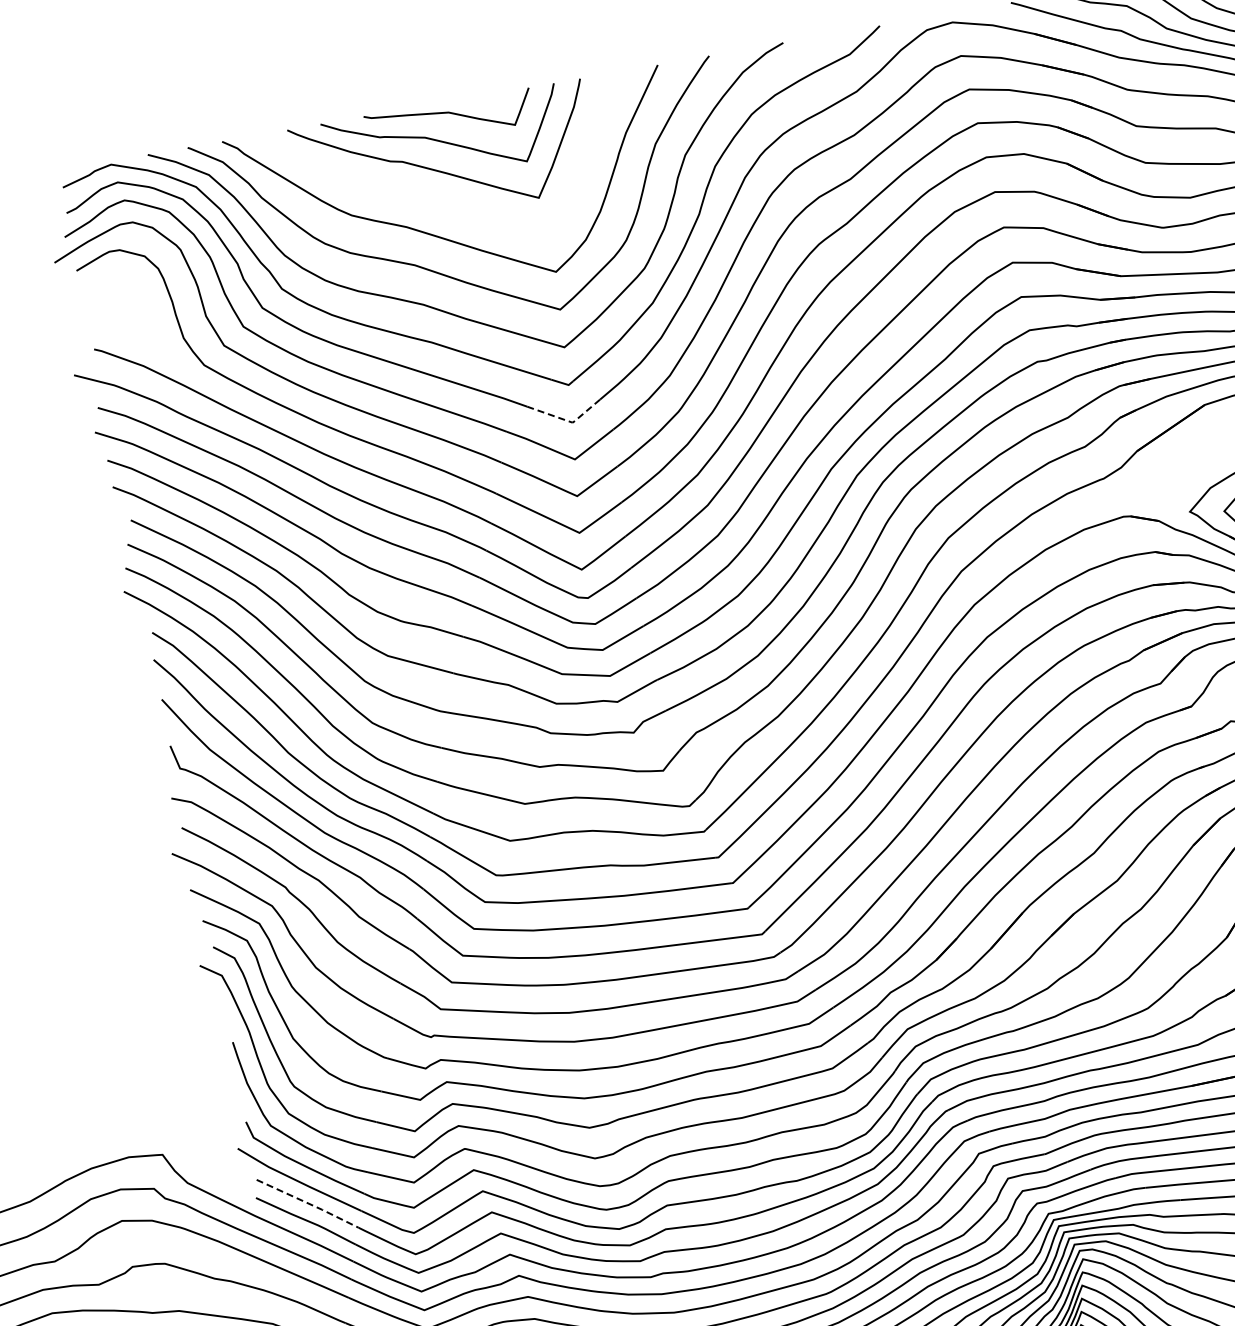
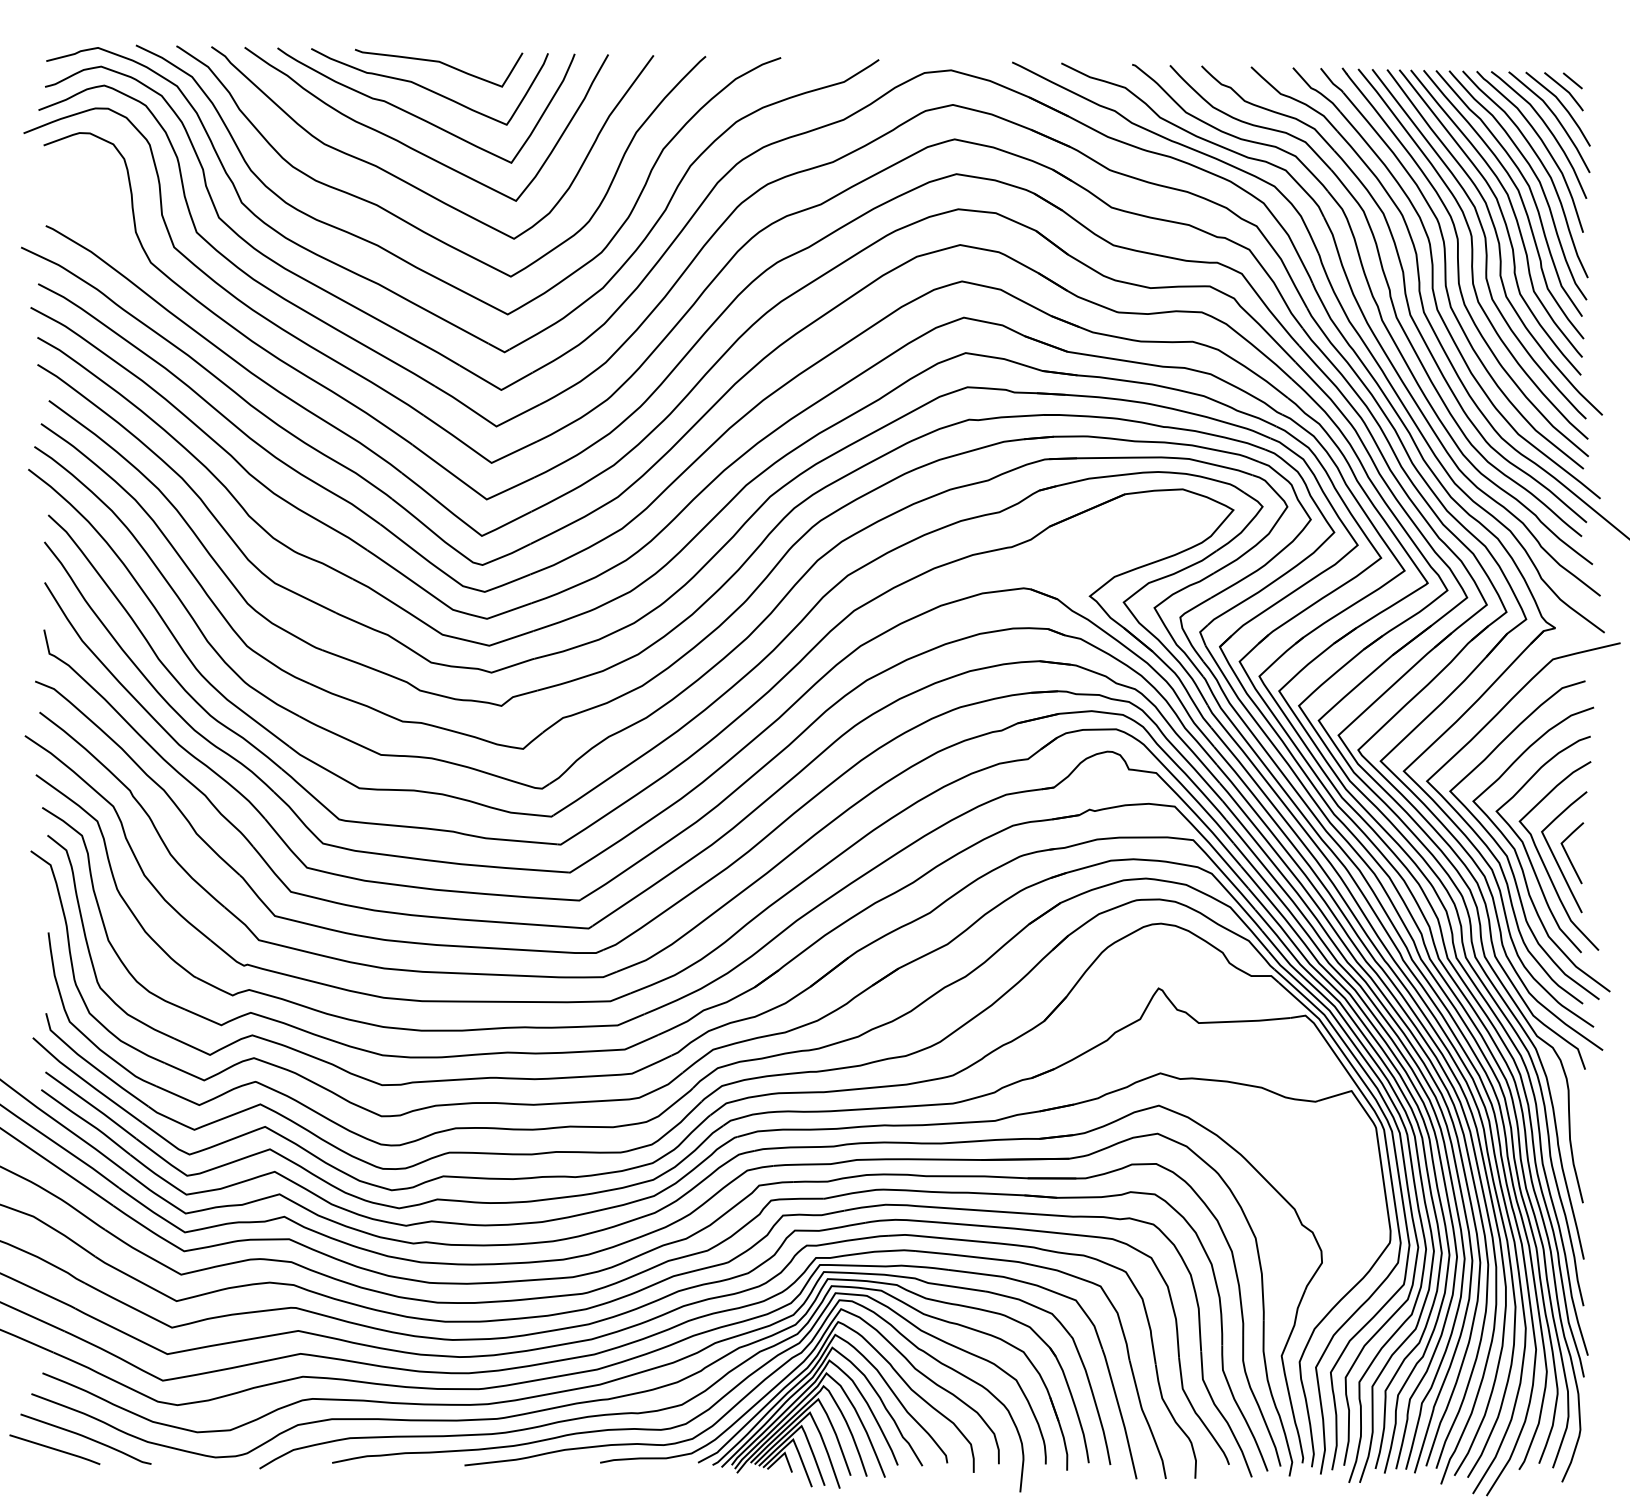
curve: (440, 202) -> (414, 148), added
line: (568, 420) -> (497, 387), dashed -> solid
line: (308, 1203) -> (91, 1105), dashed -> solid

